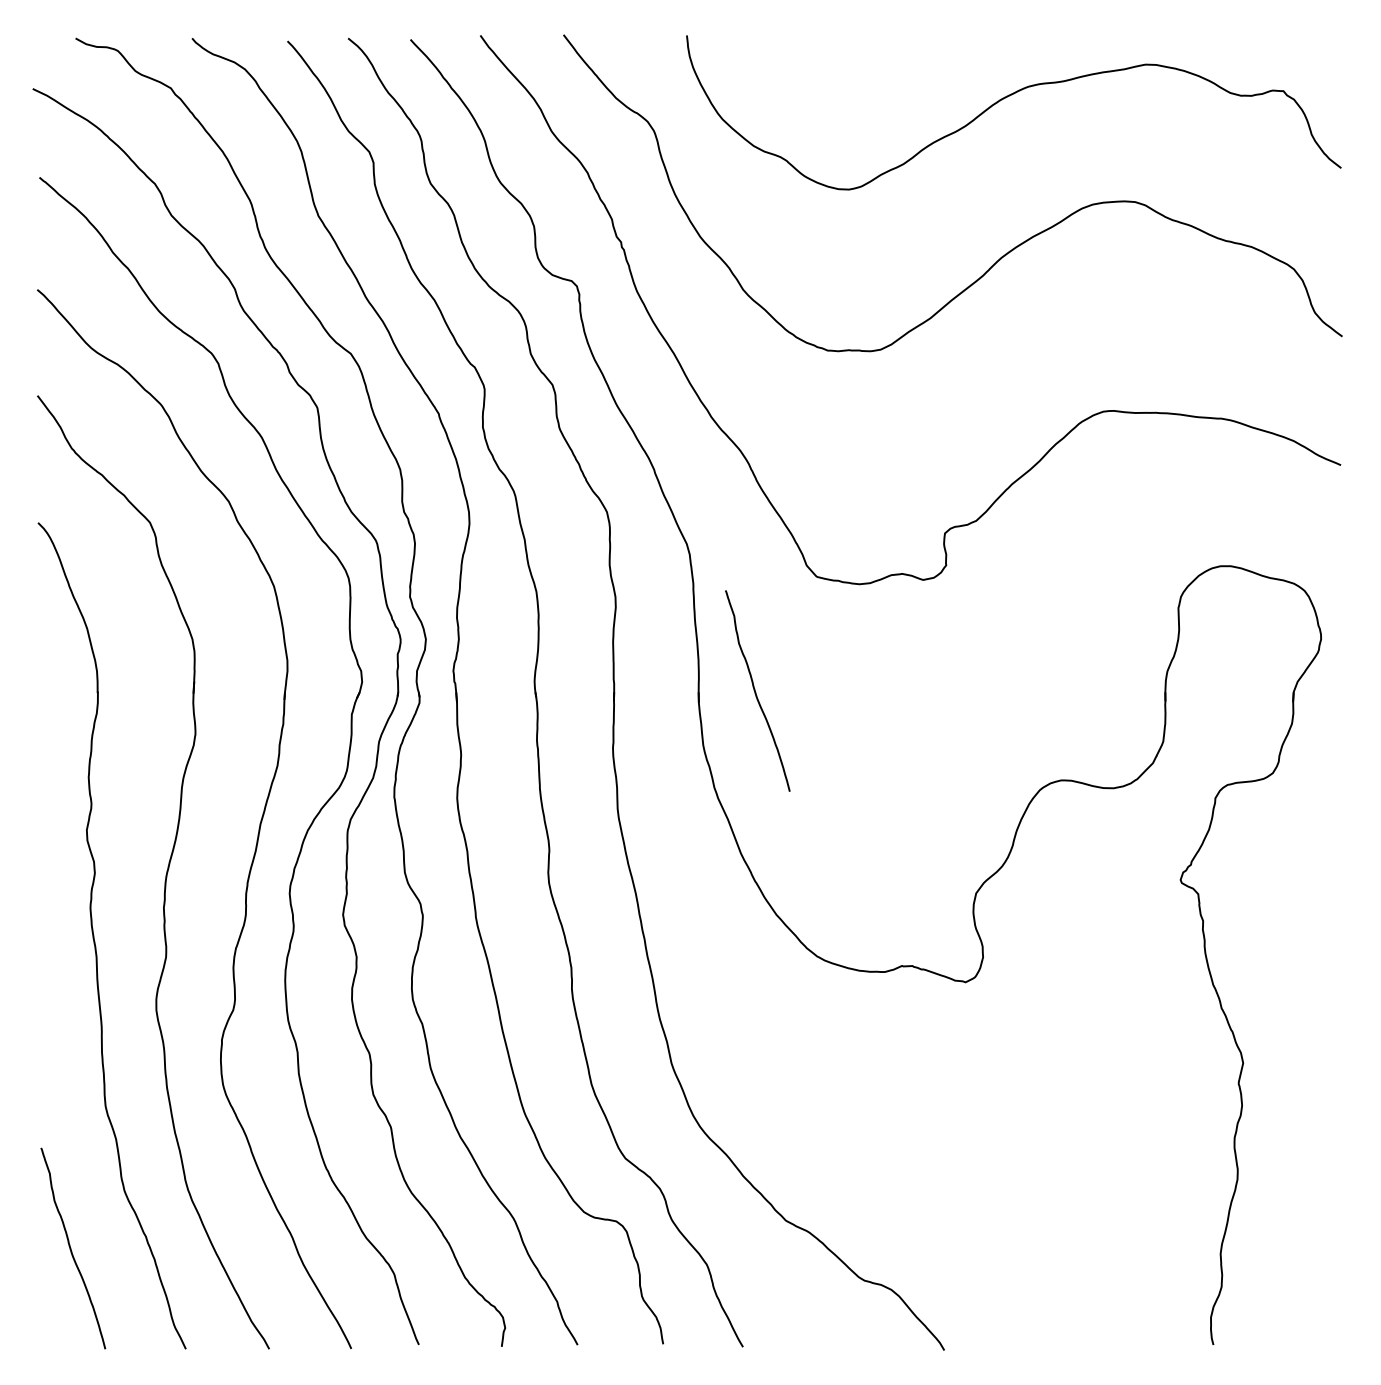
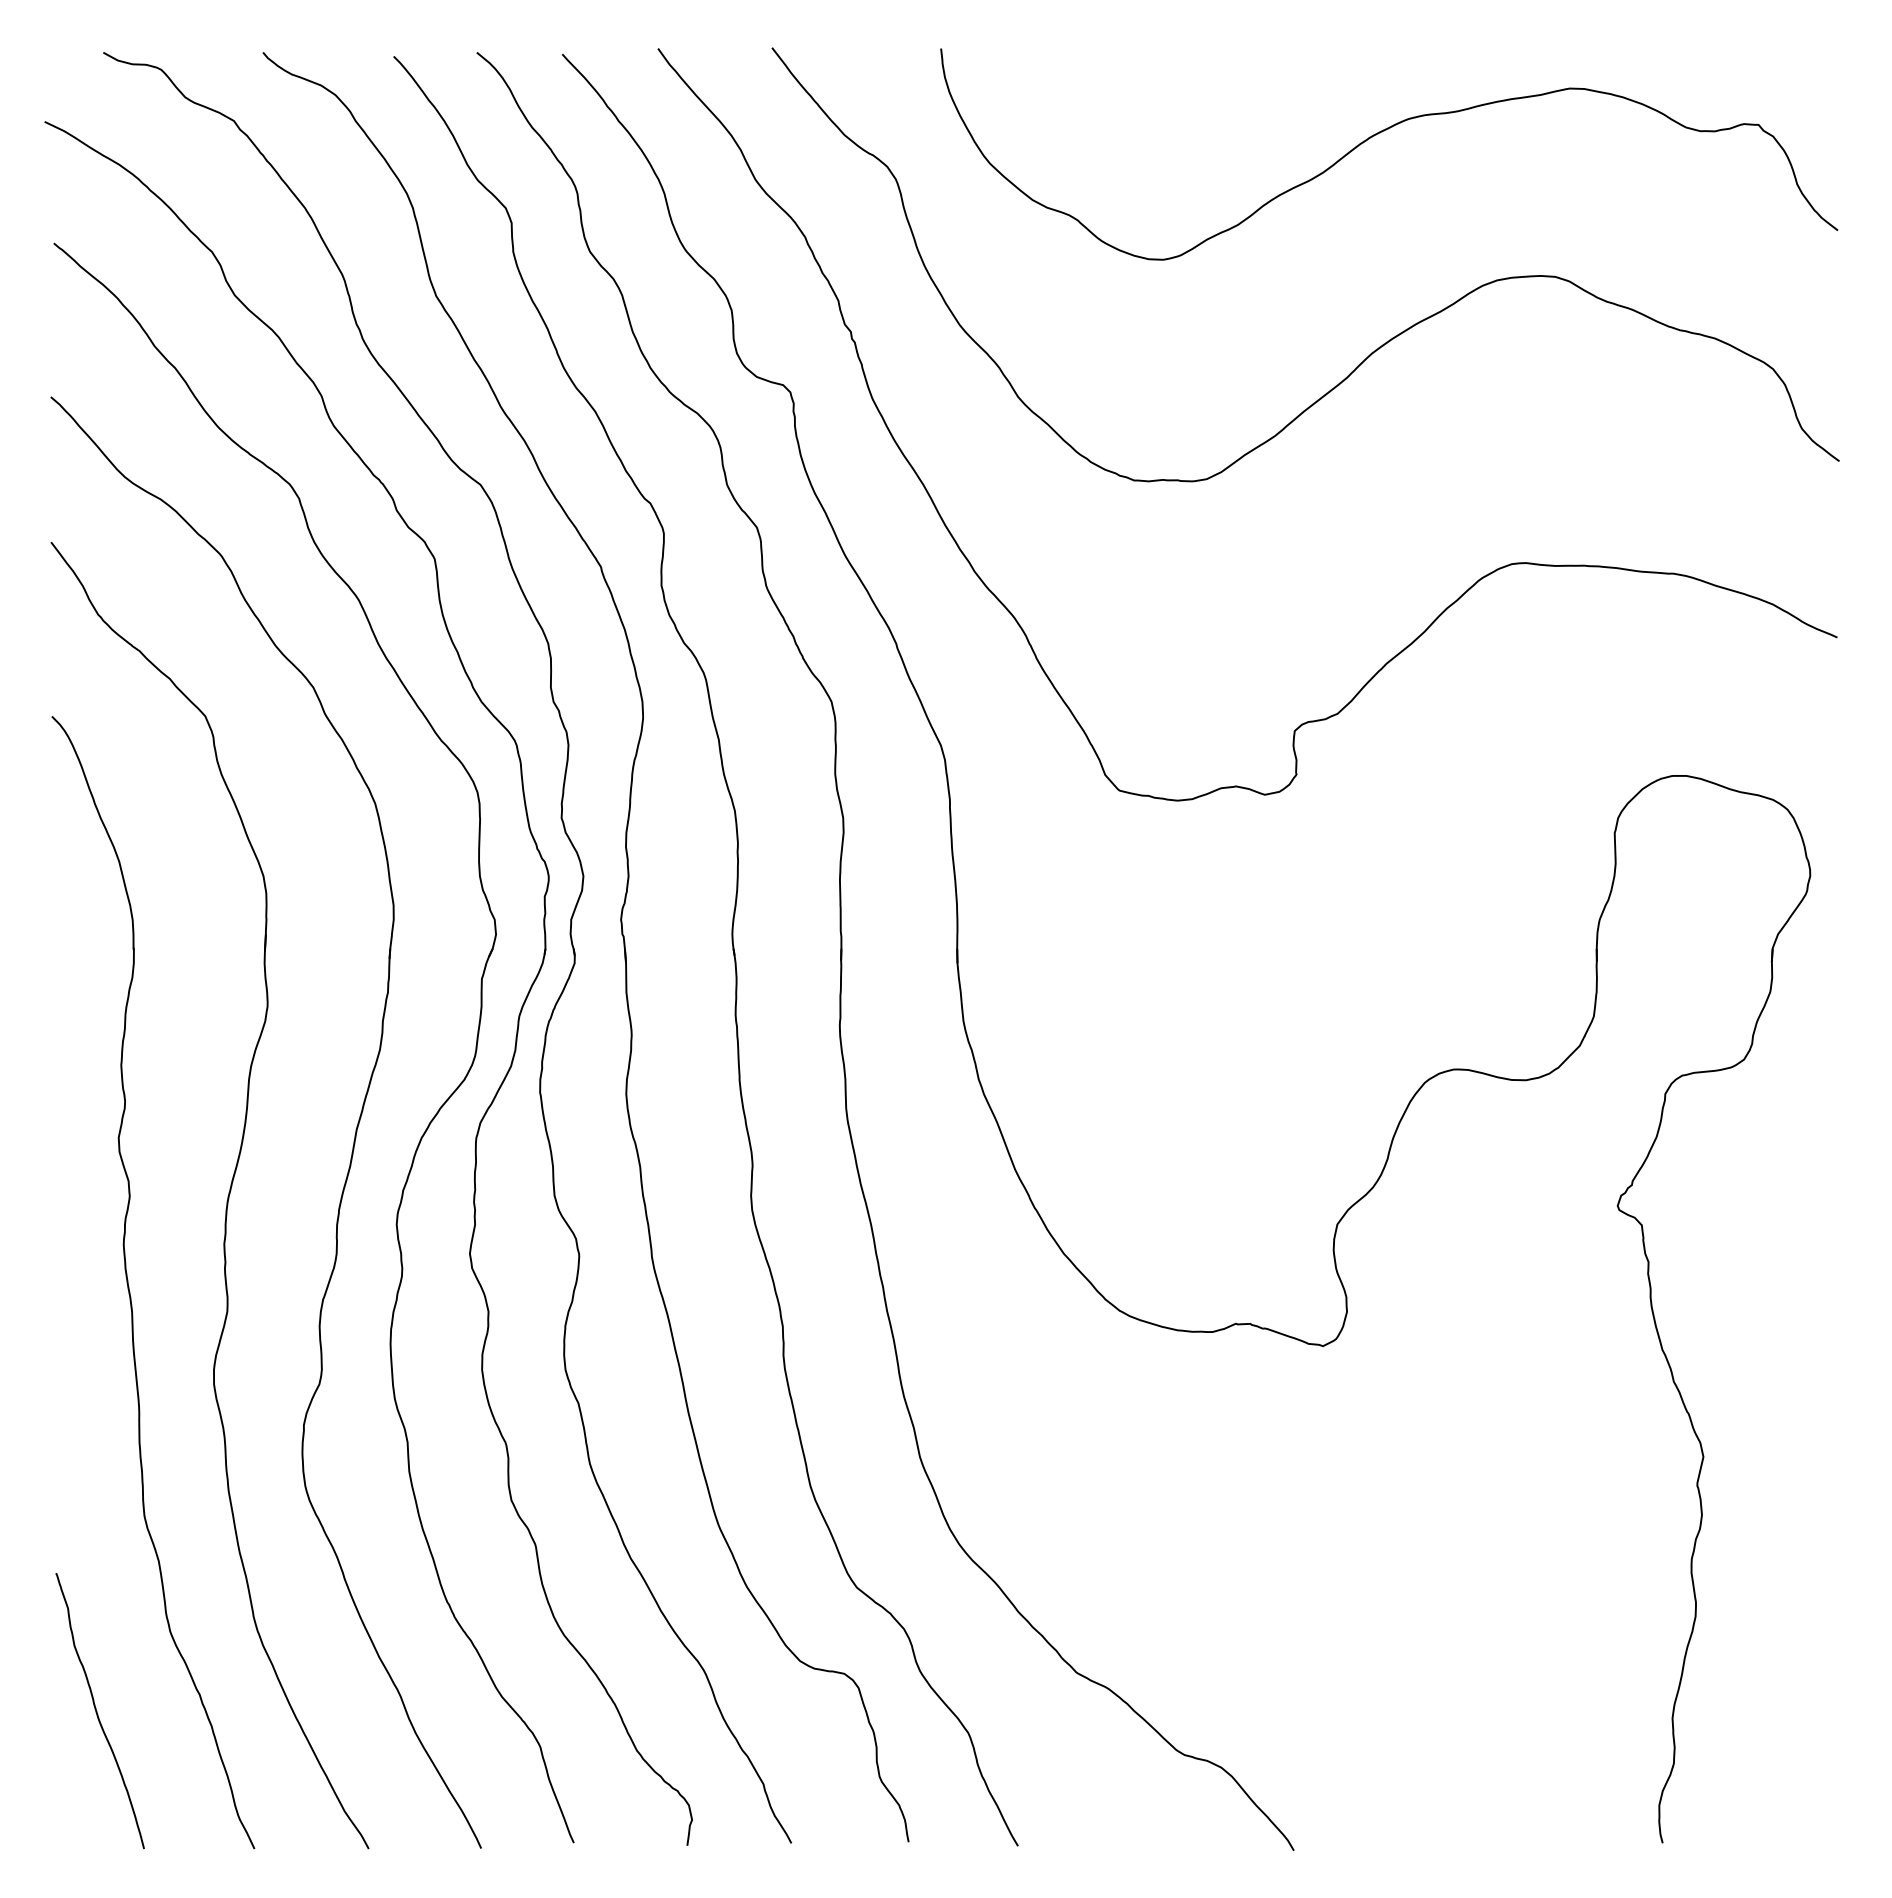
curve: (755, 691) -> (1035, 947), removed

